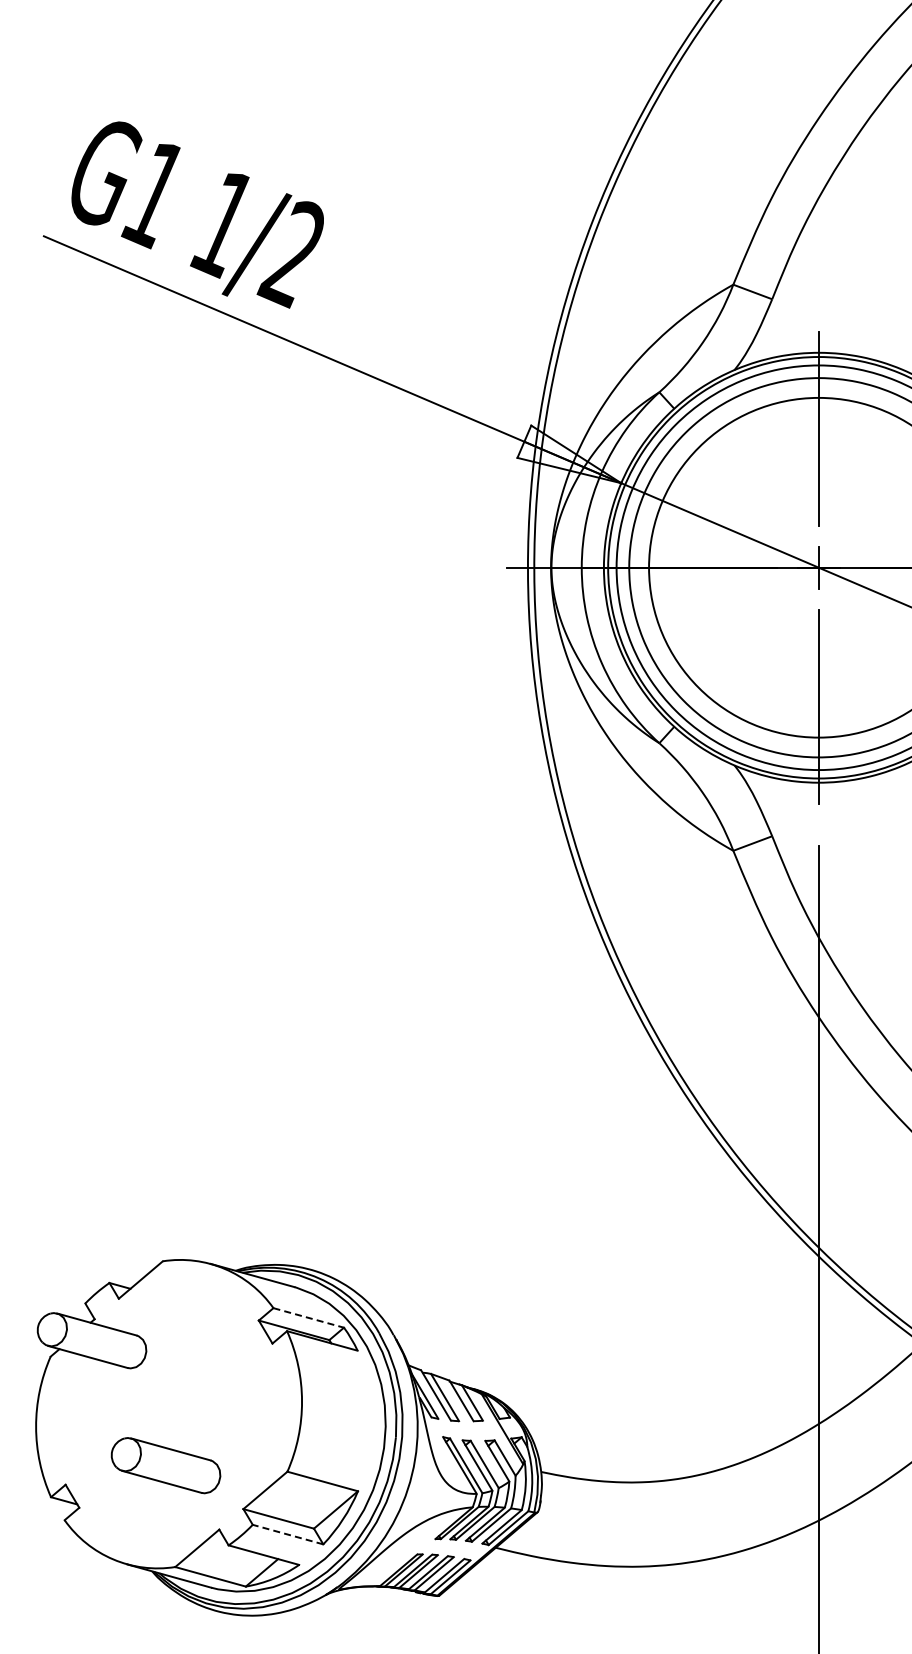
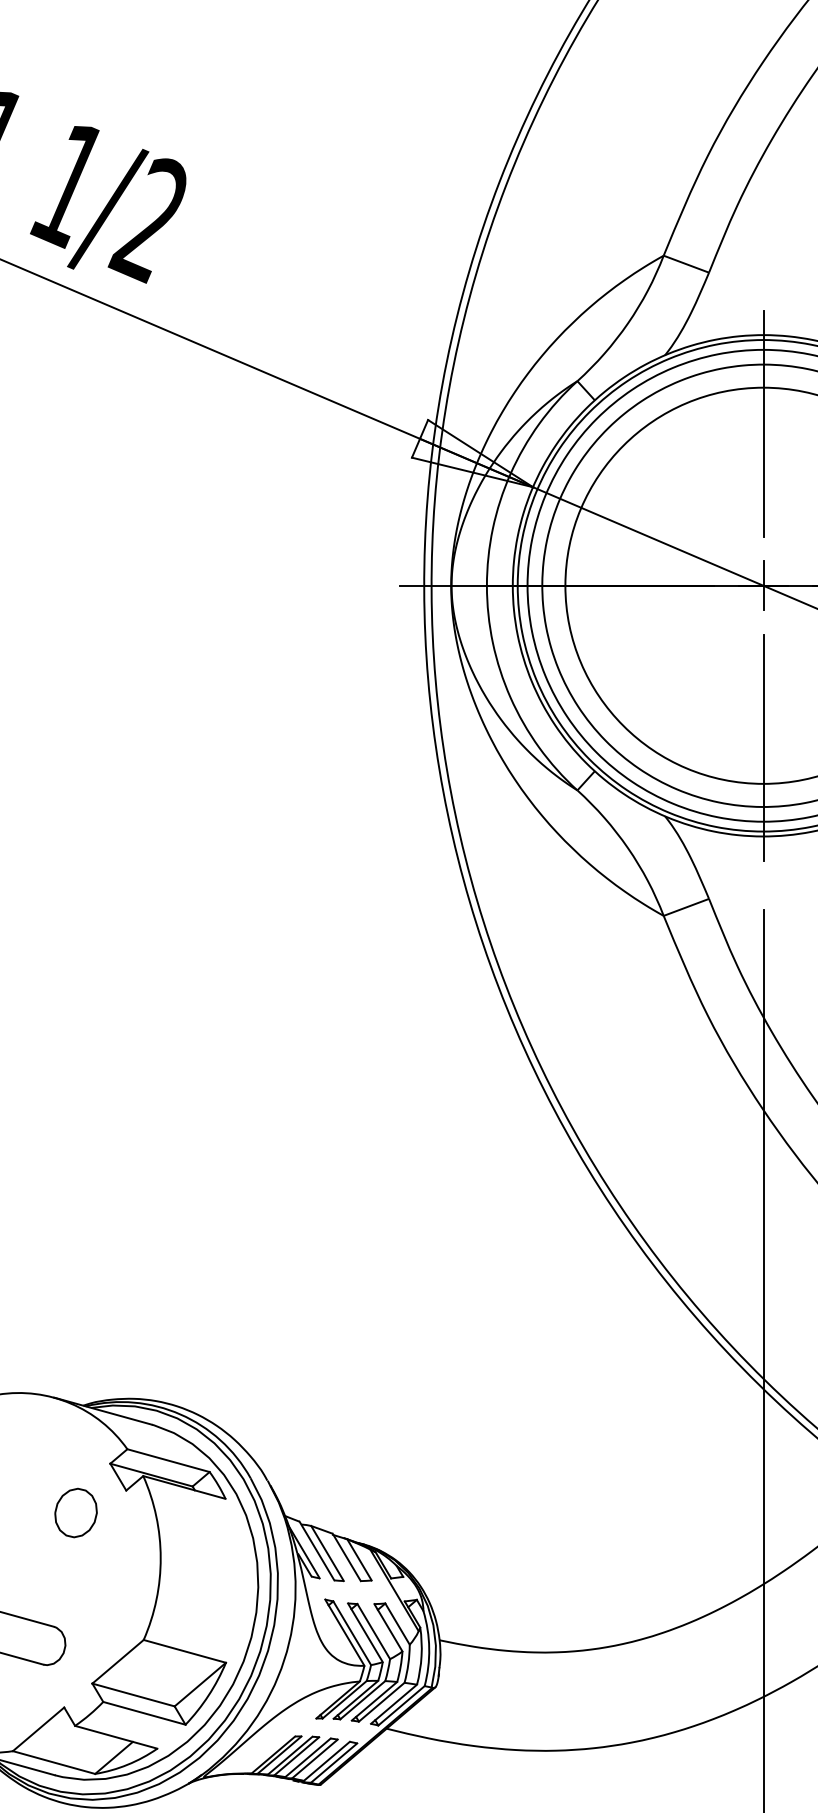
line: (308, 1317) -> (168, 1460), dashed -> solid
part: (229, 1362) -> (76, 1512), added
line: (288, 1534) -> (144, 1713), dashed -> solid

